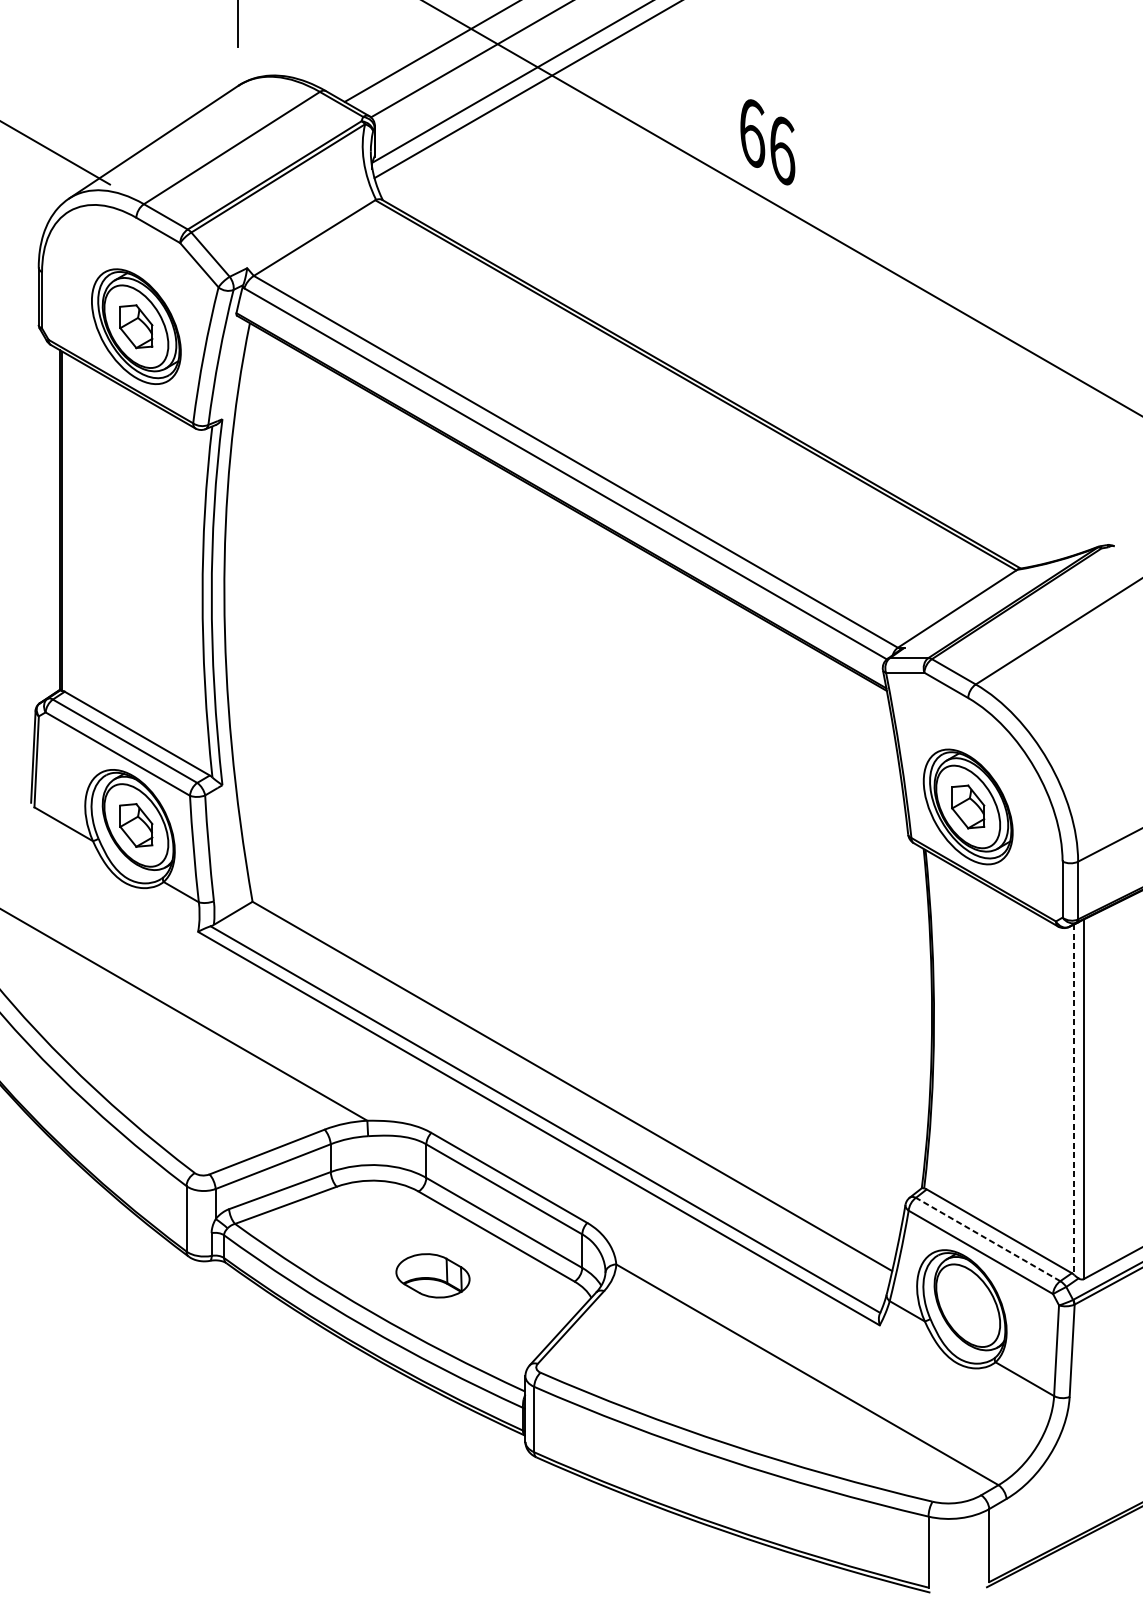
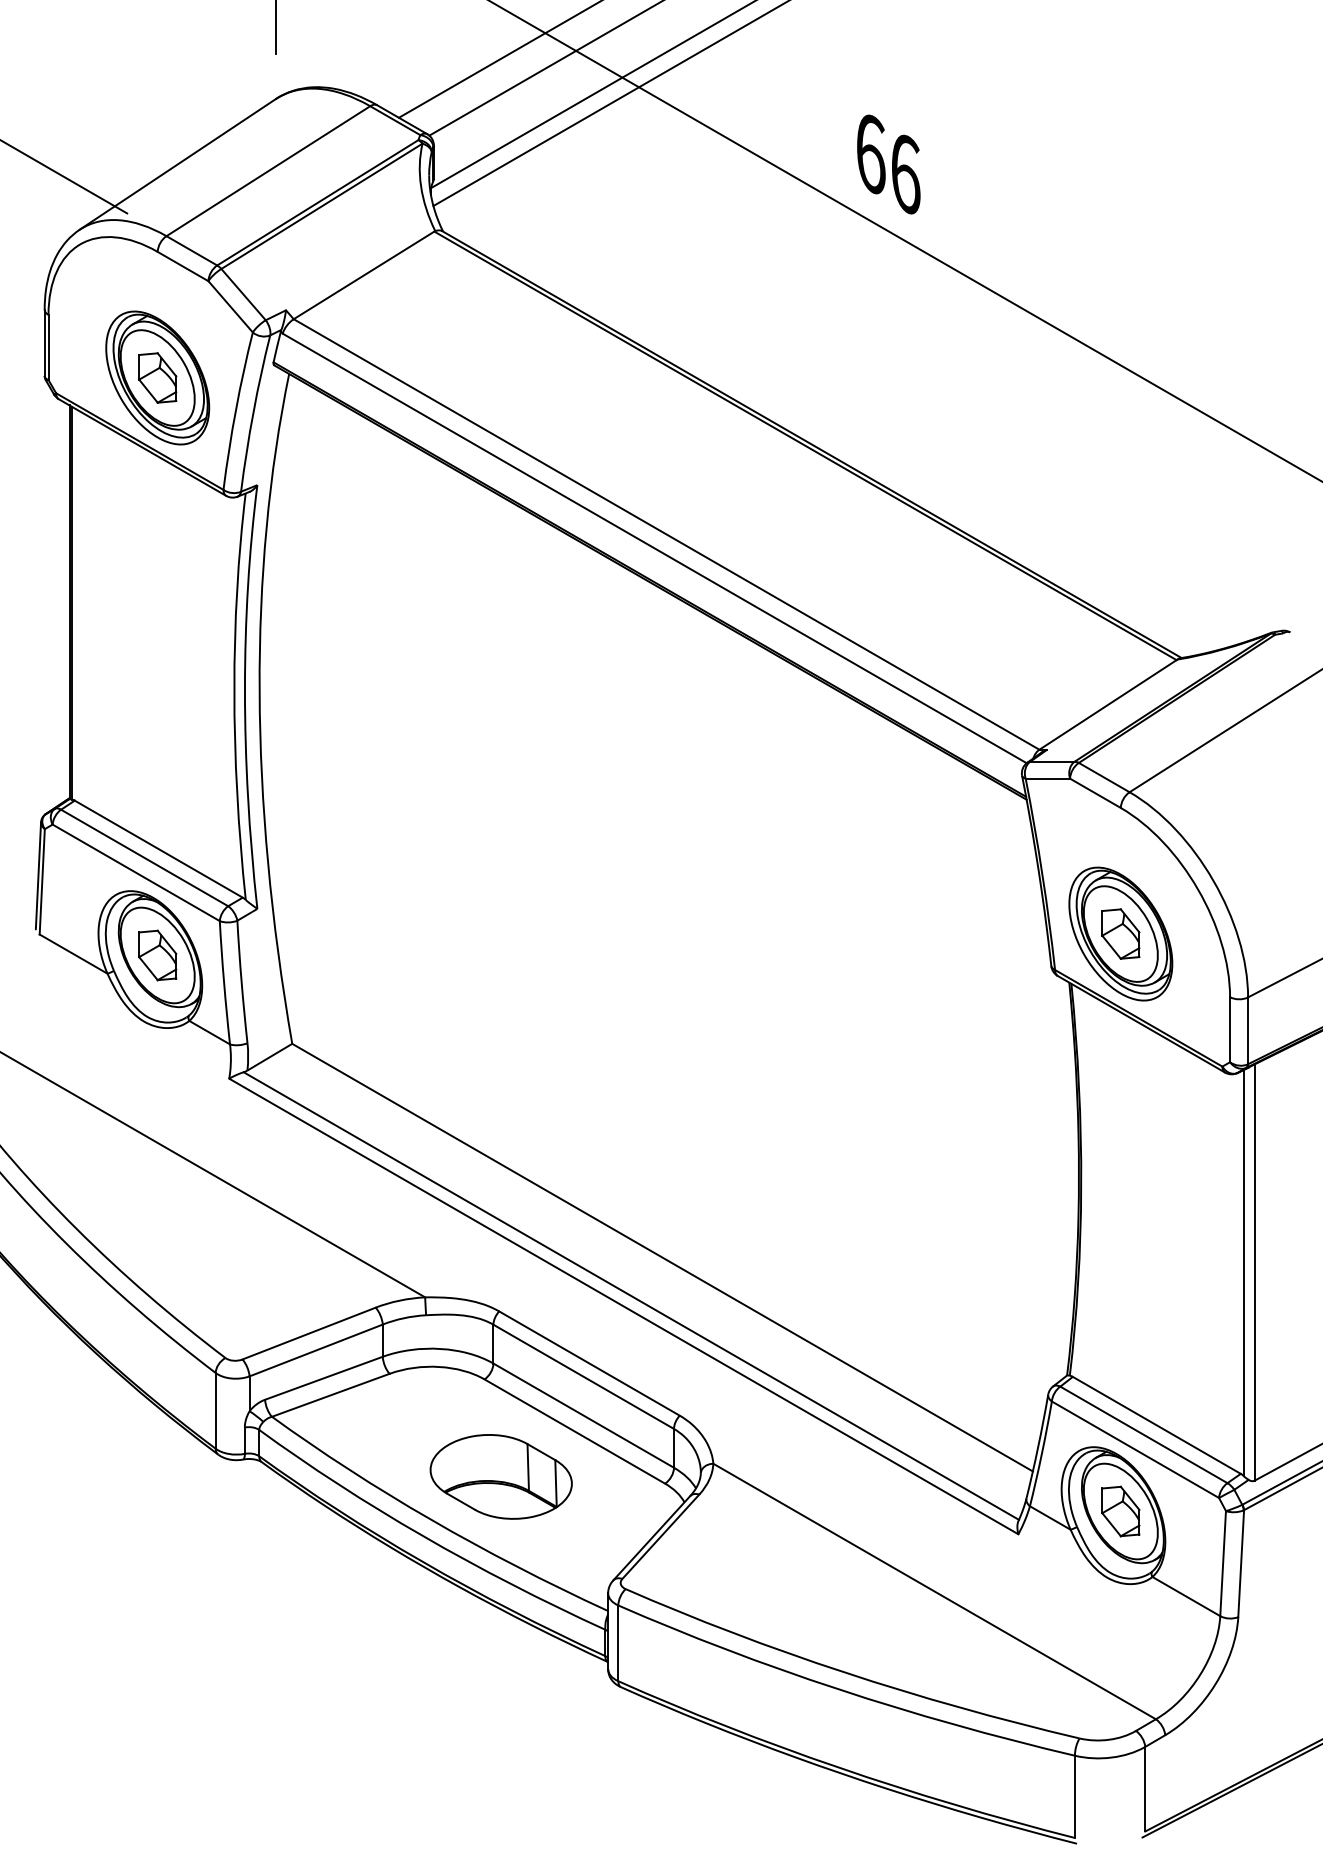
line: (1074, 1100) -> (1243, 1273), dashed -> solid
line: (987, 1239) -> (1143, 1434), dashed -> solid
part: (432, 1275) -> (500, 1476), size x1.67
part: (967, 1305) -> (1120, 1511), added

